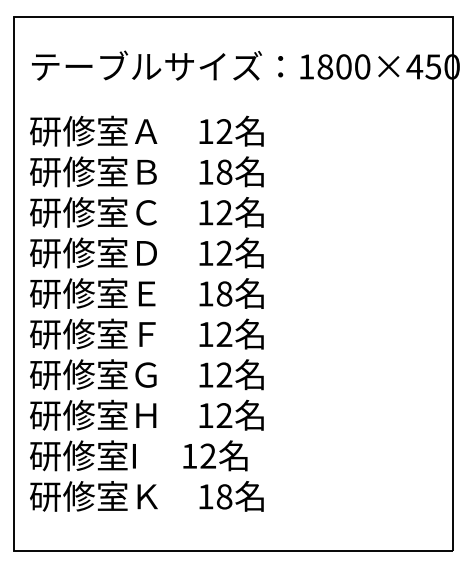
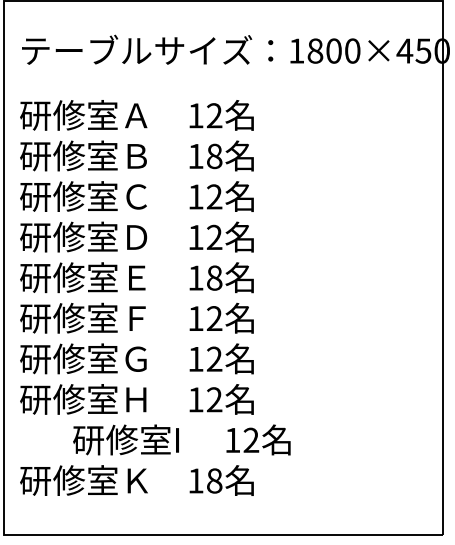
text: (138, 455) -> (181, 439), moved

